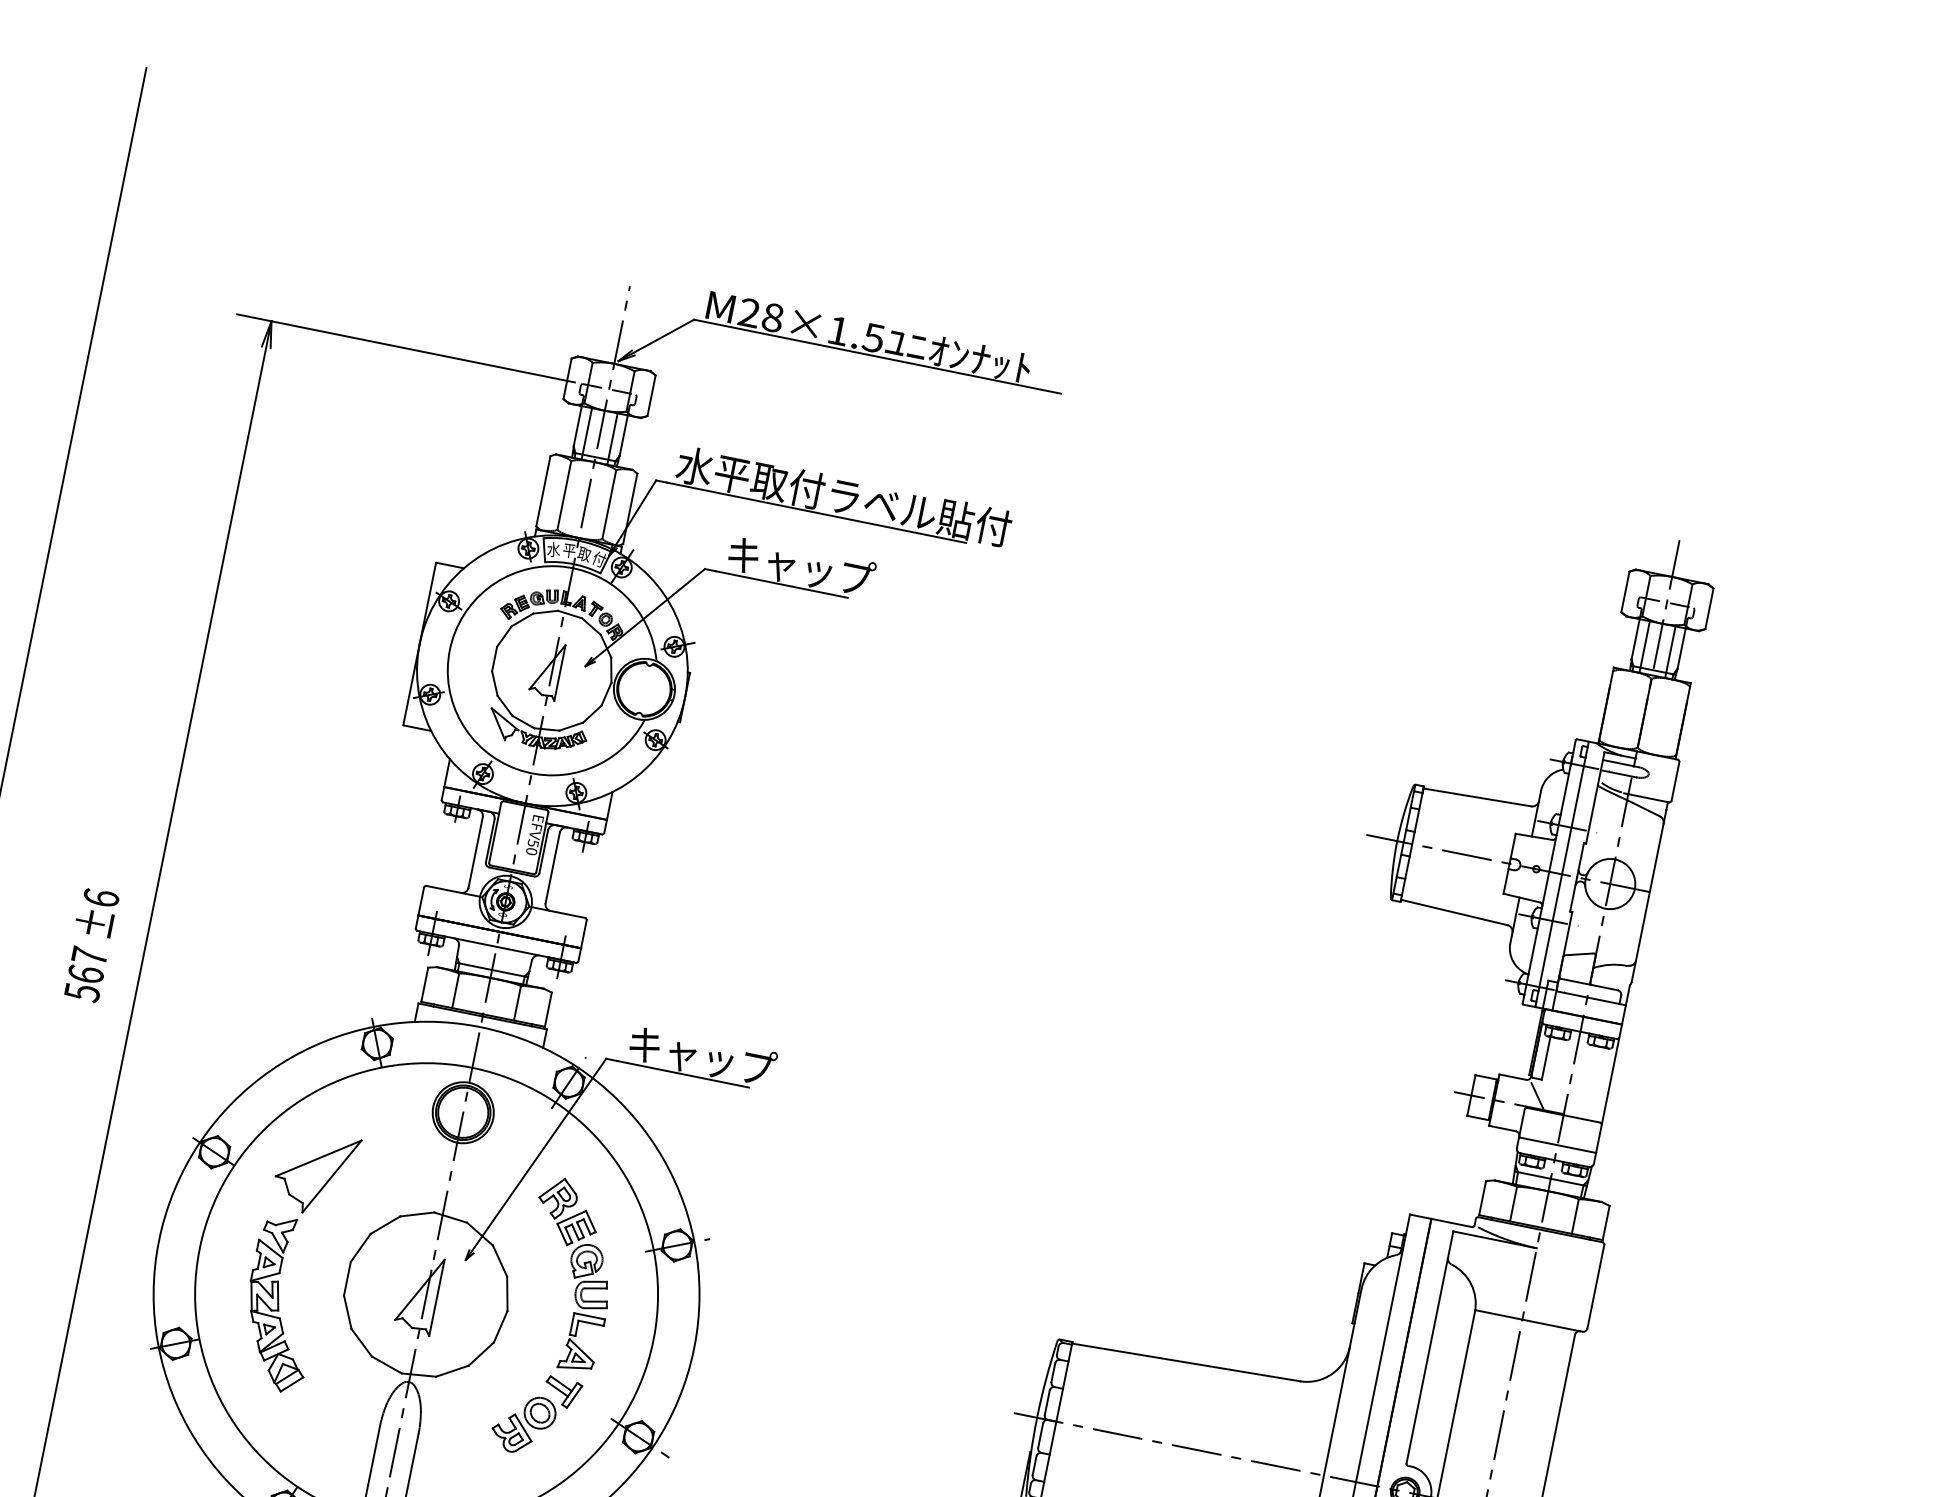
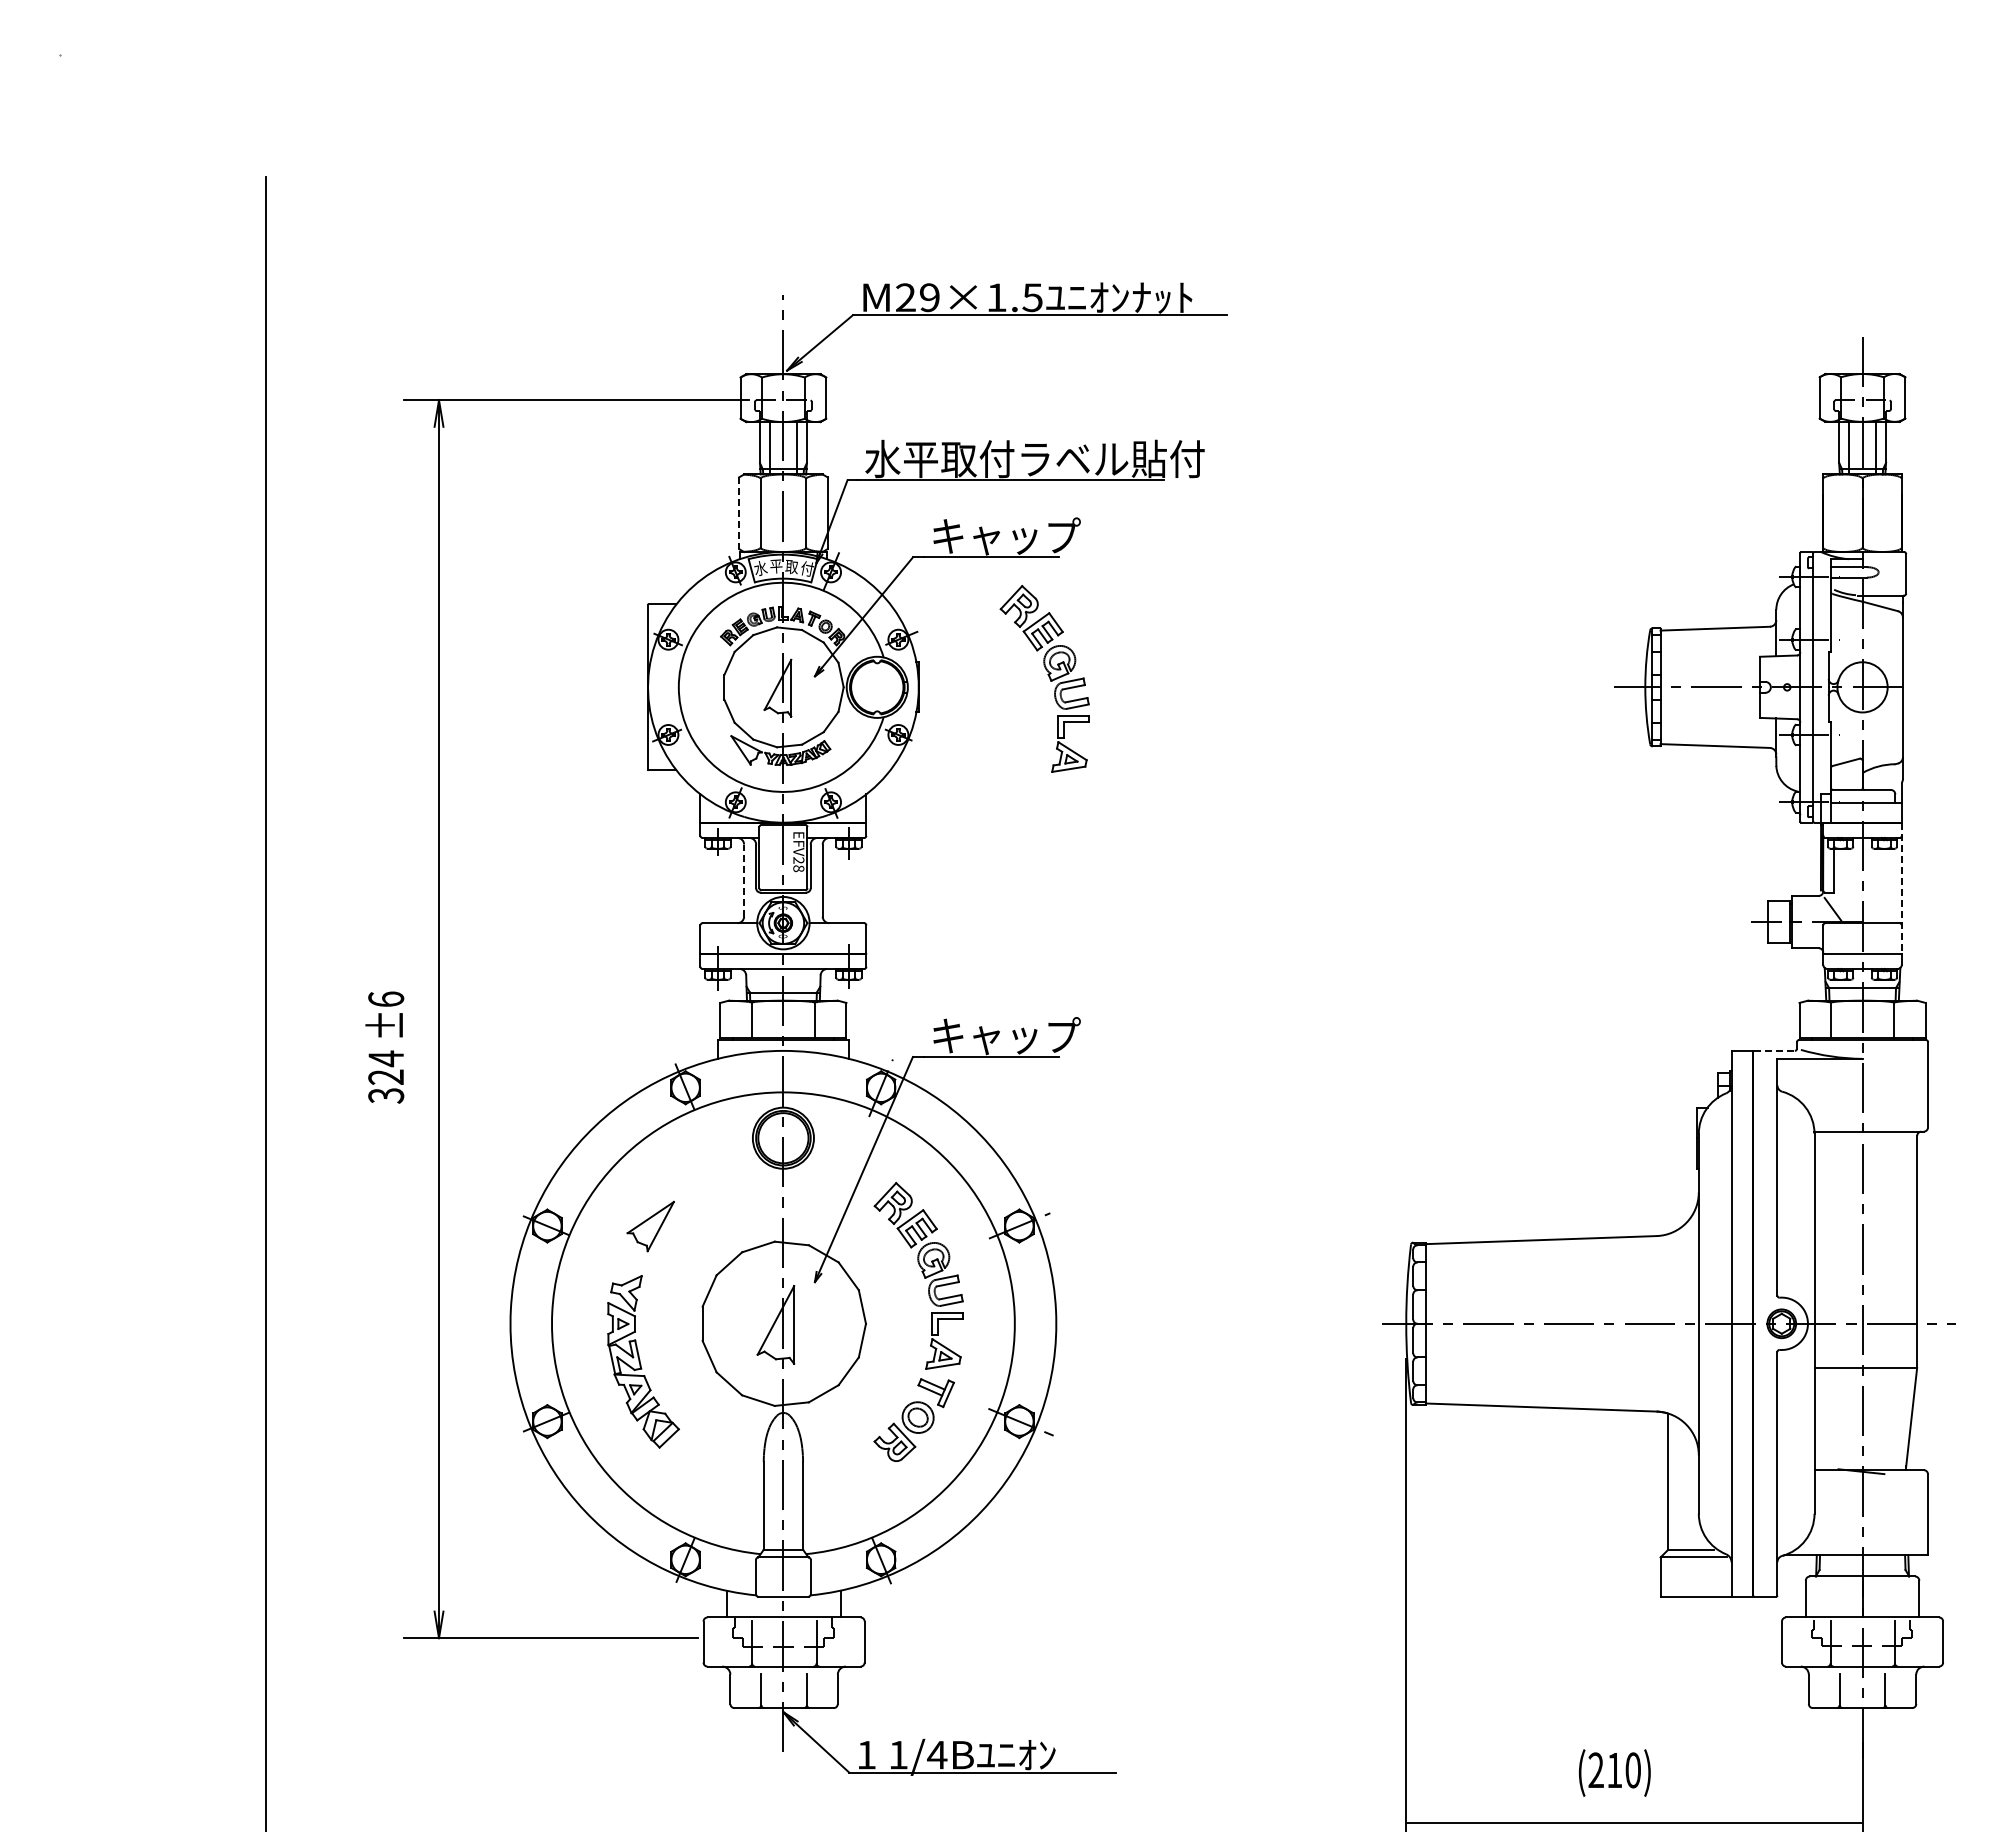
text: (772, 317) -> (929, 297), M28×1.5 -> M29×1.5
line: (543, 491) -> (739, 513), solid -> dashed
part: (810, 713) -> (1044, 678), added
text: (532, 847) -> (798, 864), EFV50 -> EFV28
line: (476, 852) -> (744, 880), solid -> dashed
text: (86, 973) -> (386, 1076), 567 -> 324
line: (1608, 1088) -> (1901, 888), solid -> dashed
part: (315, 1173) -> (650, 1226), size x0.6
line: (1453, 1222) -> (1775, 1050), solid -> dashed

